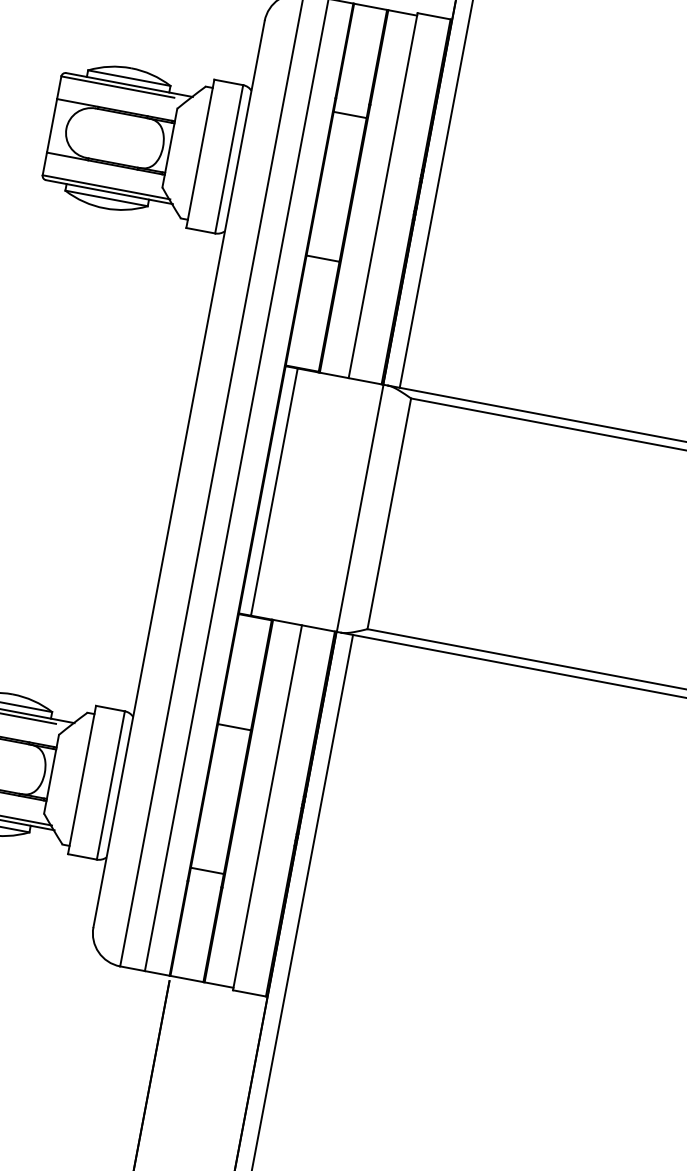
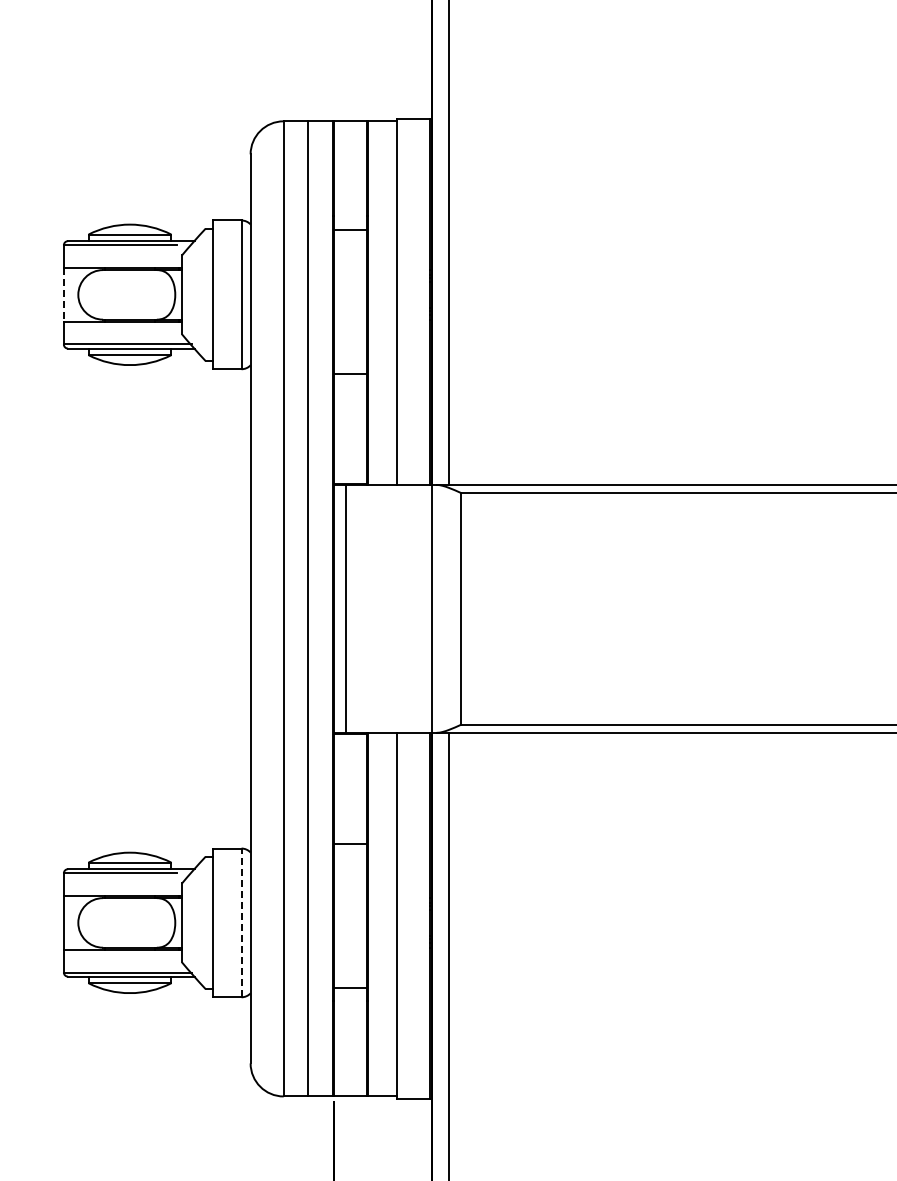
line: (51, 125) -> (63, 294), solid -> dashed
line: (110, 785) -> (241, 922), solid -> dashed

